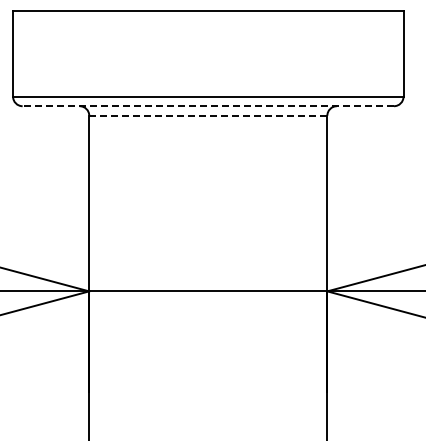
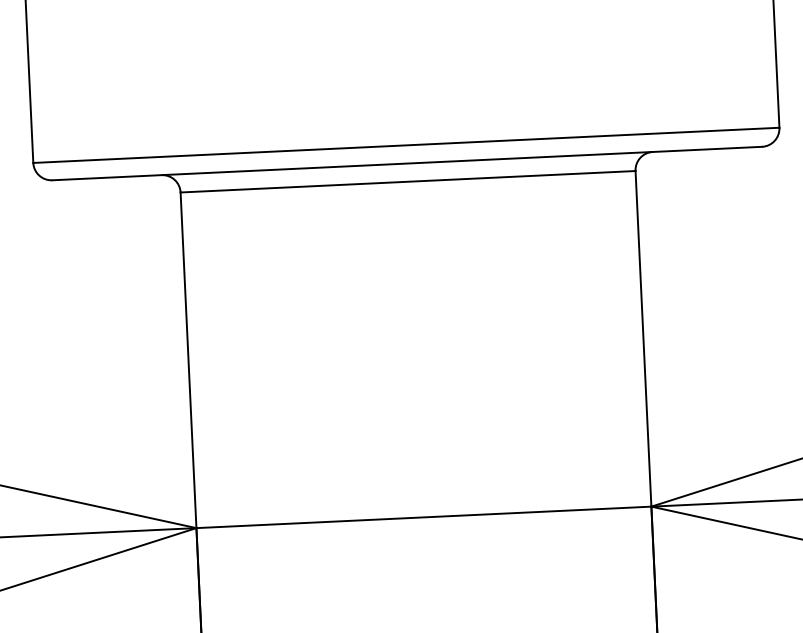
line: (208, 106) -> (407, 164), dashed -> solid
line: (207, 115) -> (406, 181), dashed -> solid

